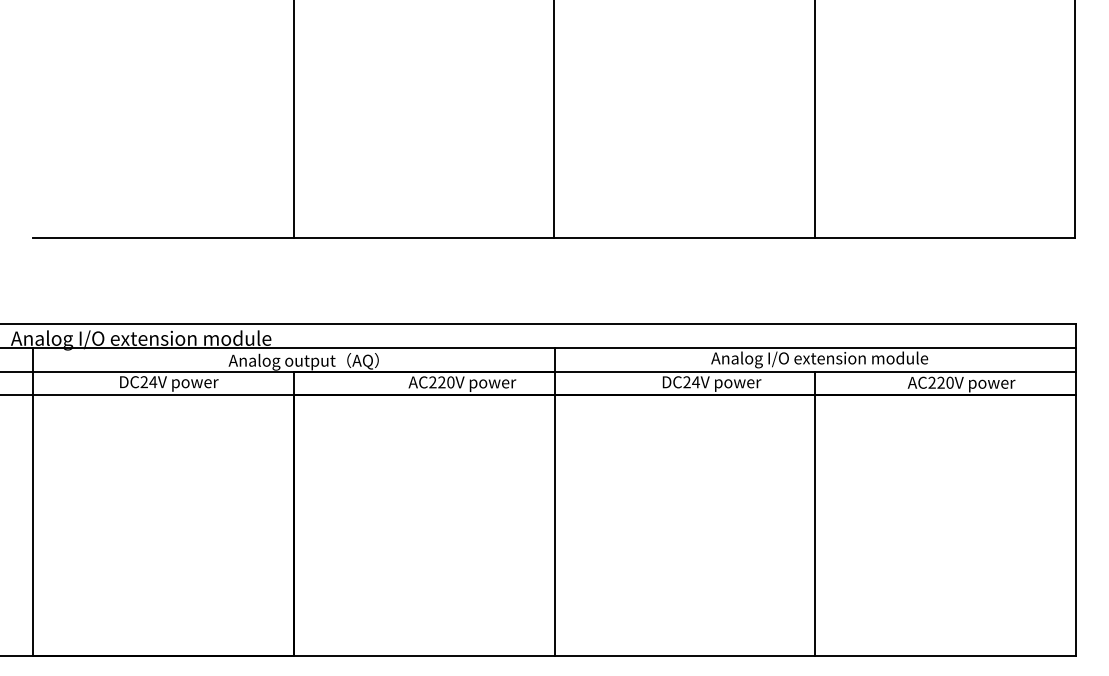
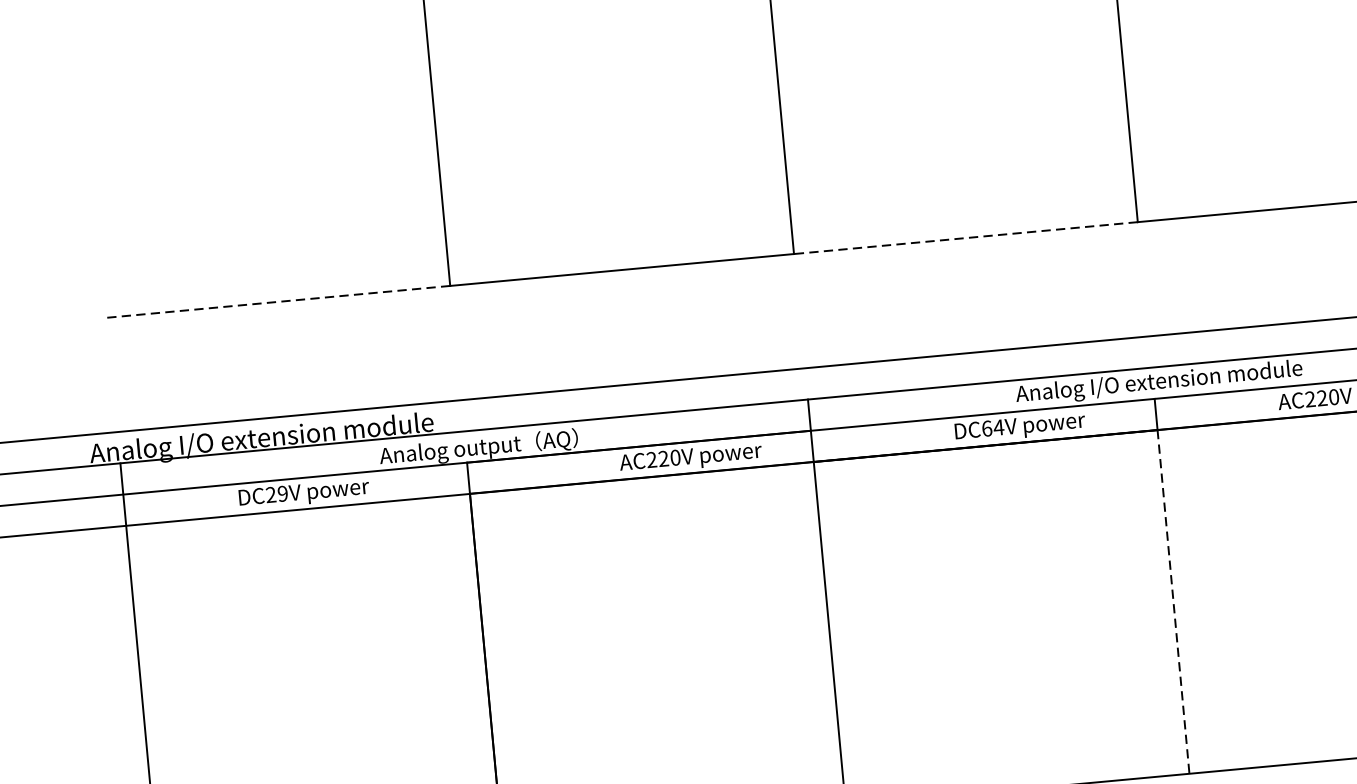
line: (162, 237) -> (277, 301), solid -> dashed
line: (683, 237) -> (964, 238), solid -> dashed
text: (153, 382) -> (283, 494), DC24V -> DC29V
text: (686, 382) -> (986, 429), DC24V -> DC64V
line: (815, 525) -> (1174, 601), solid -> dashed

